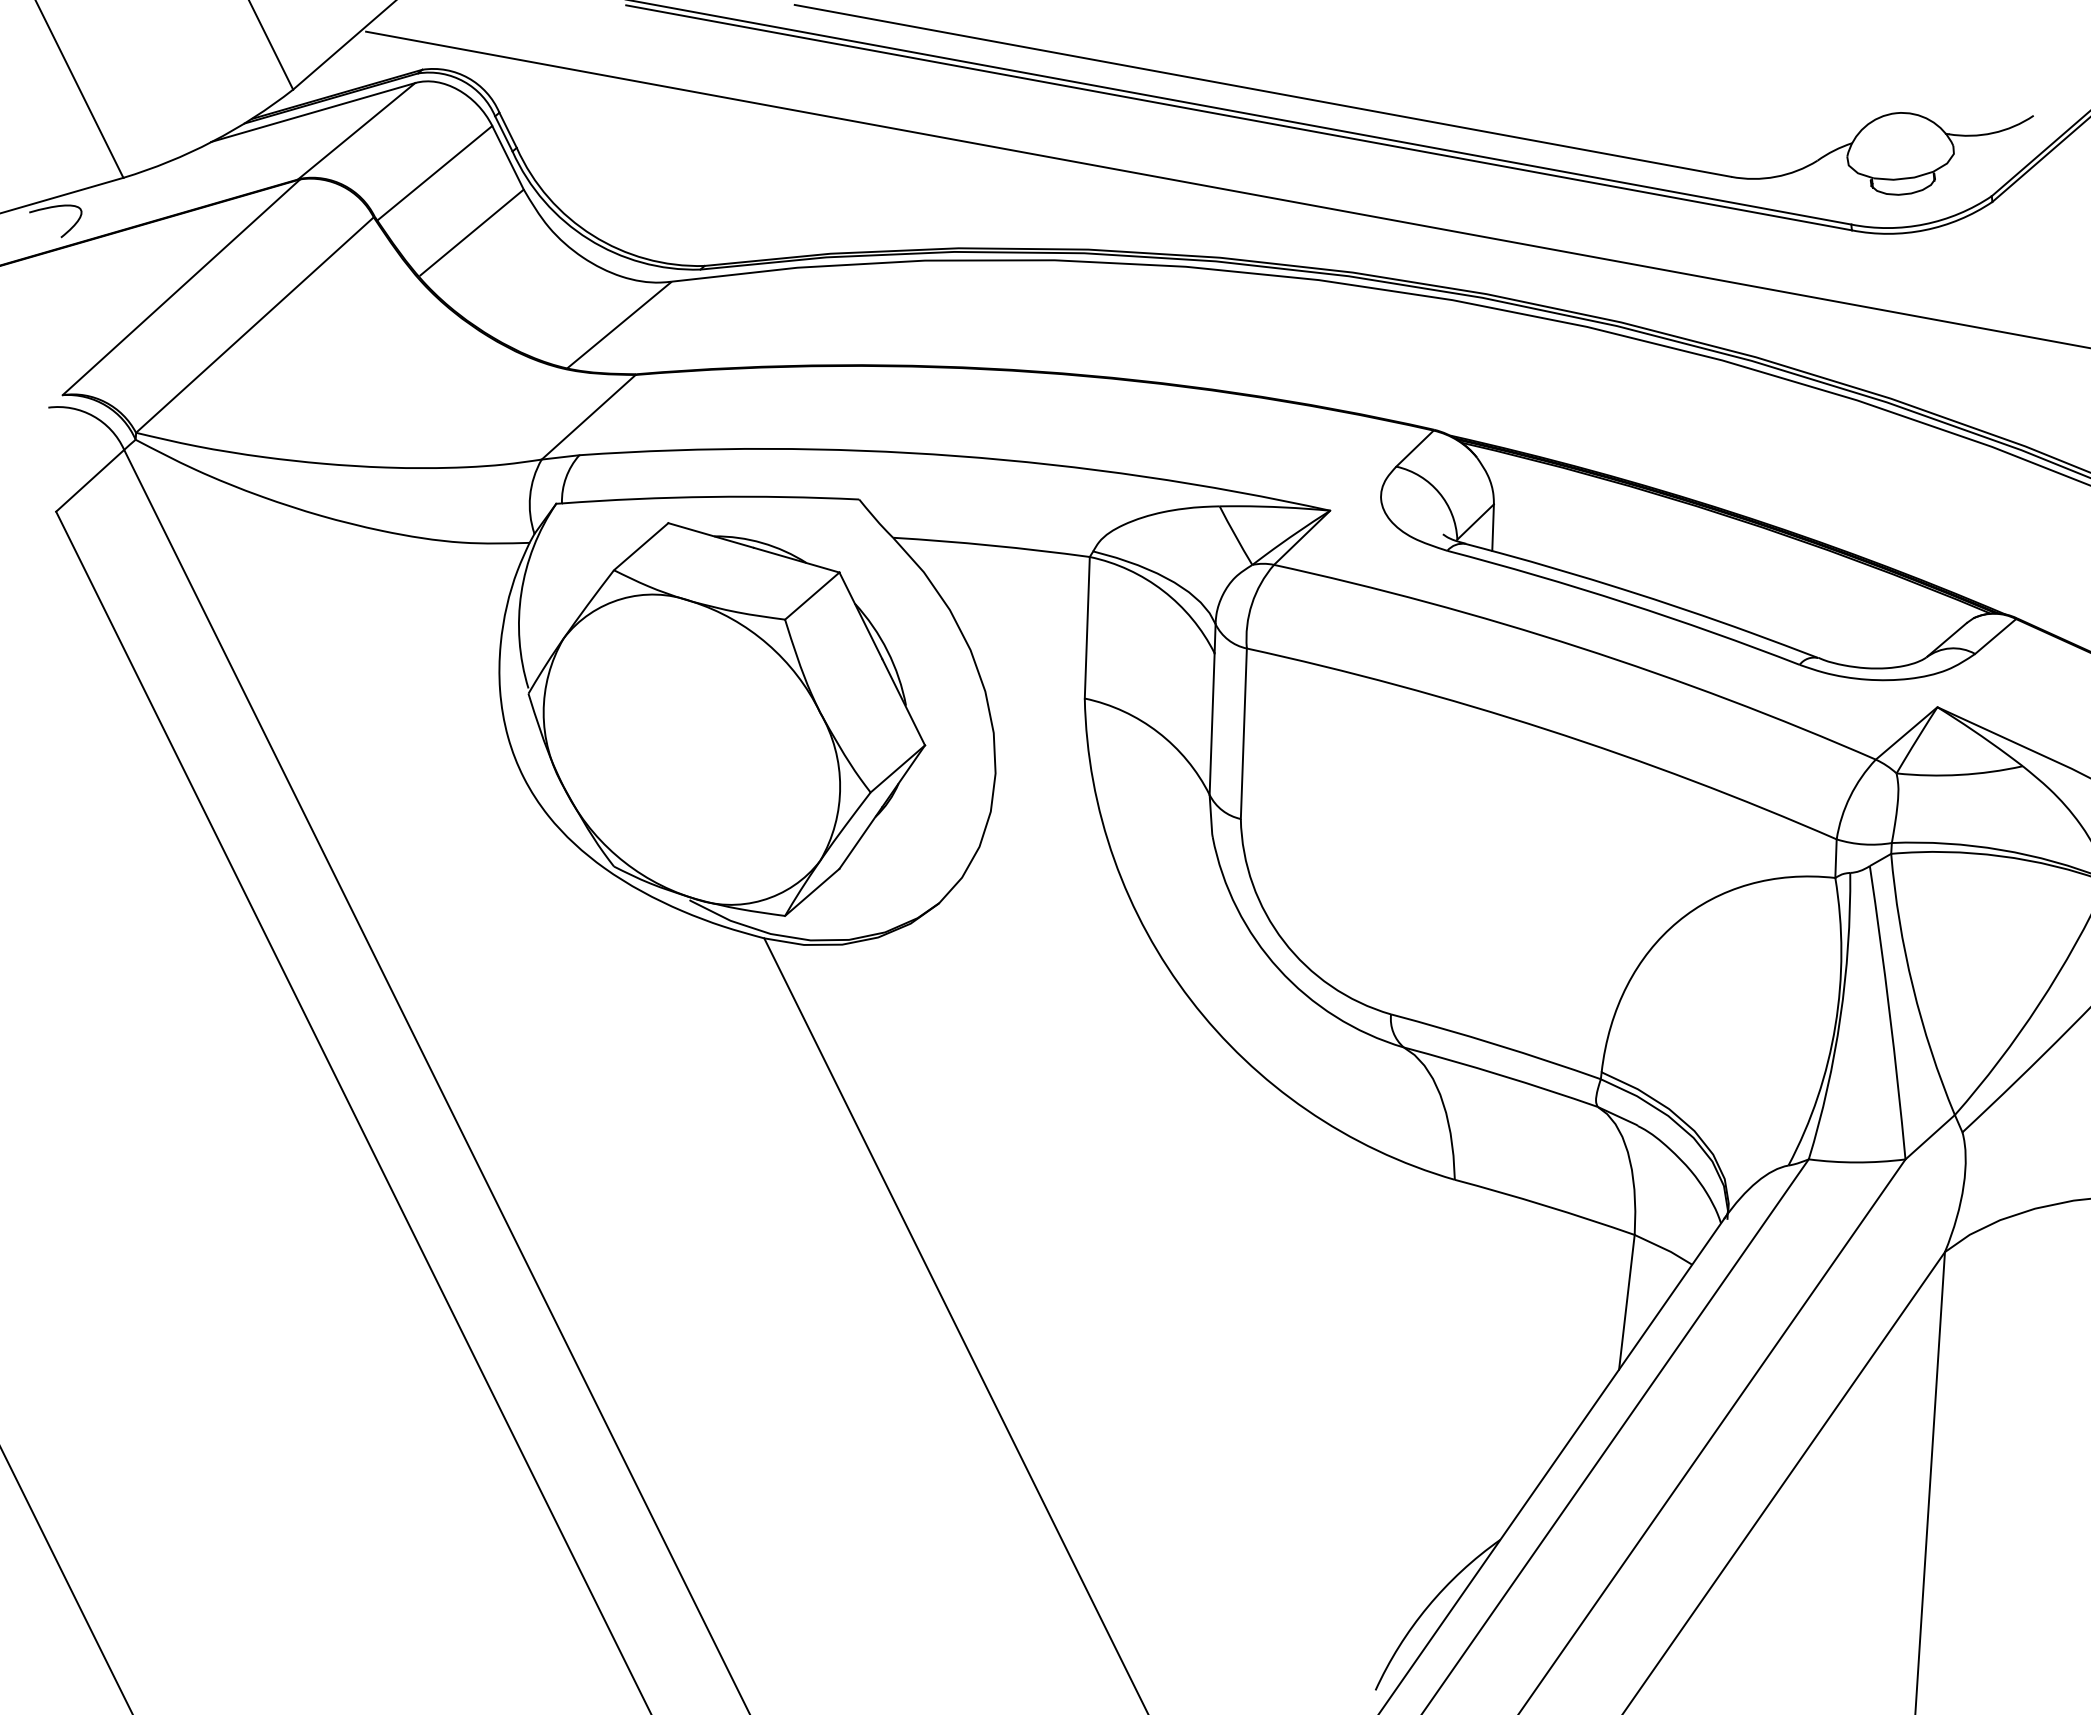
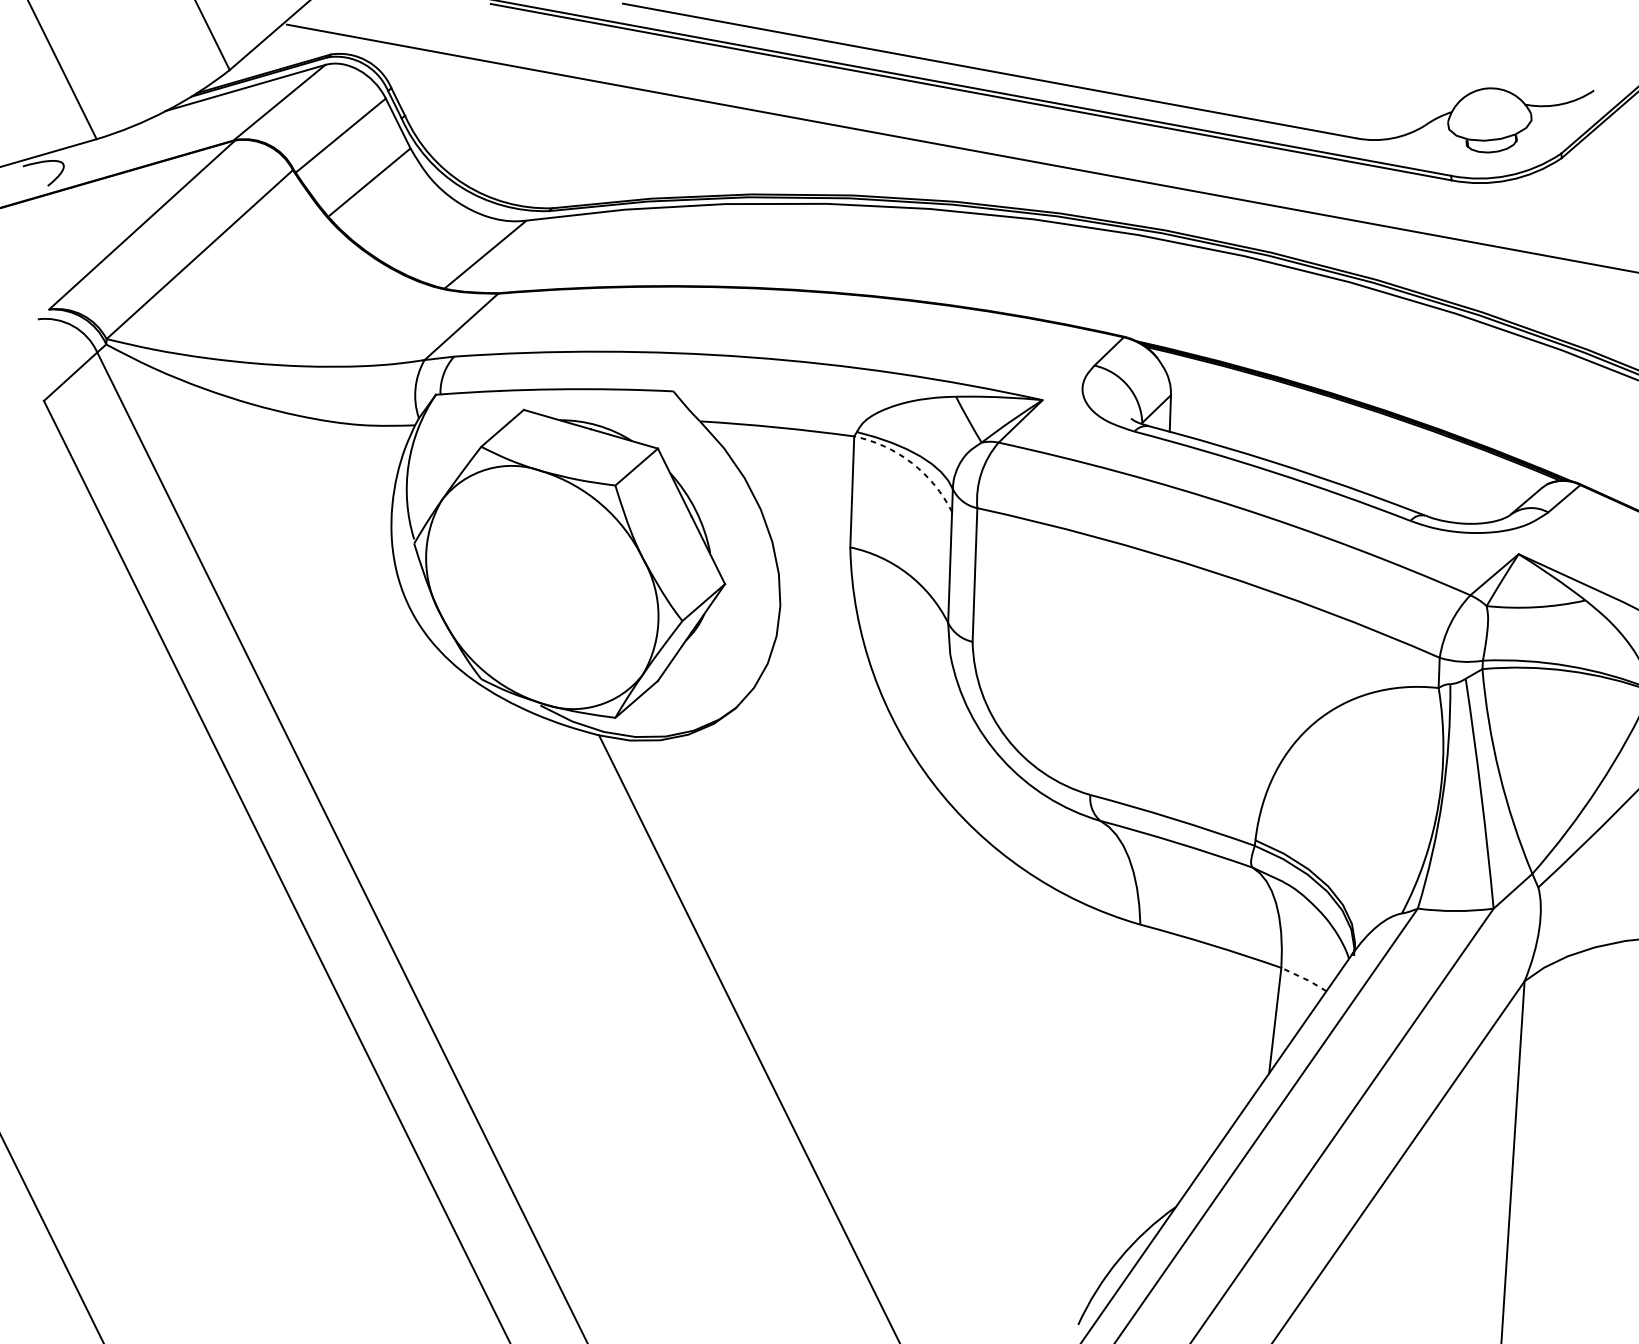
arc: (1163, 590) -> (912, 462), solid -> dashed
line: (1664, 1248) -> (1304, 978), solid -> dashed

